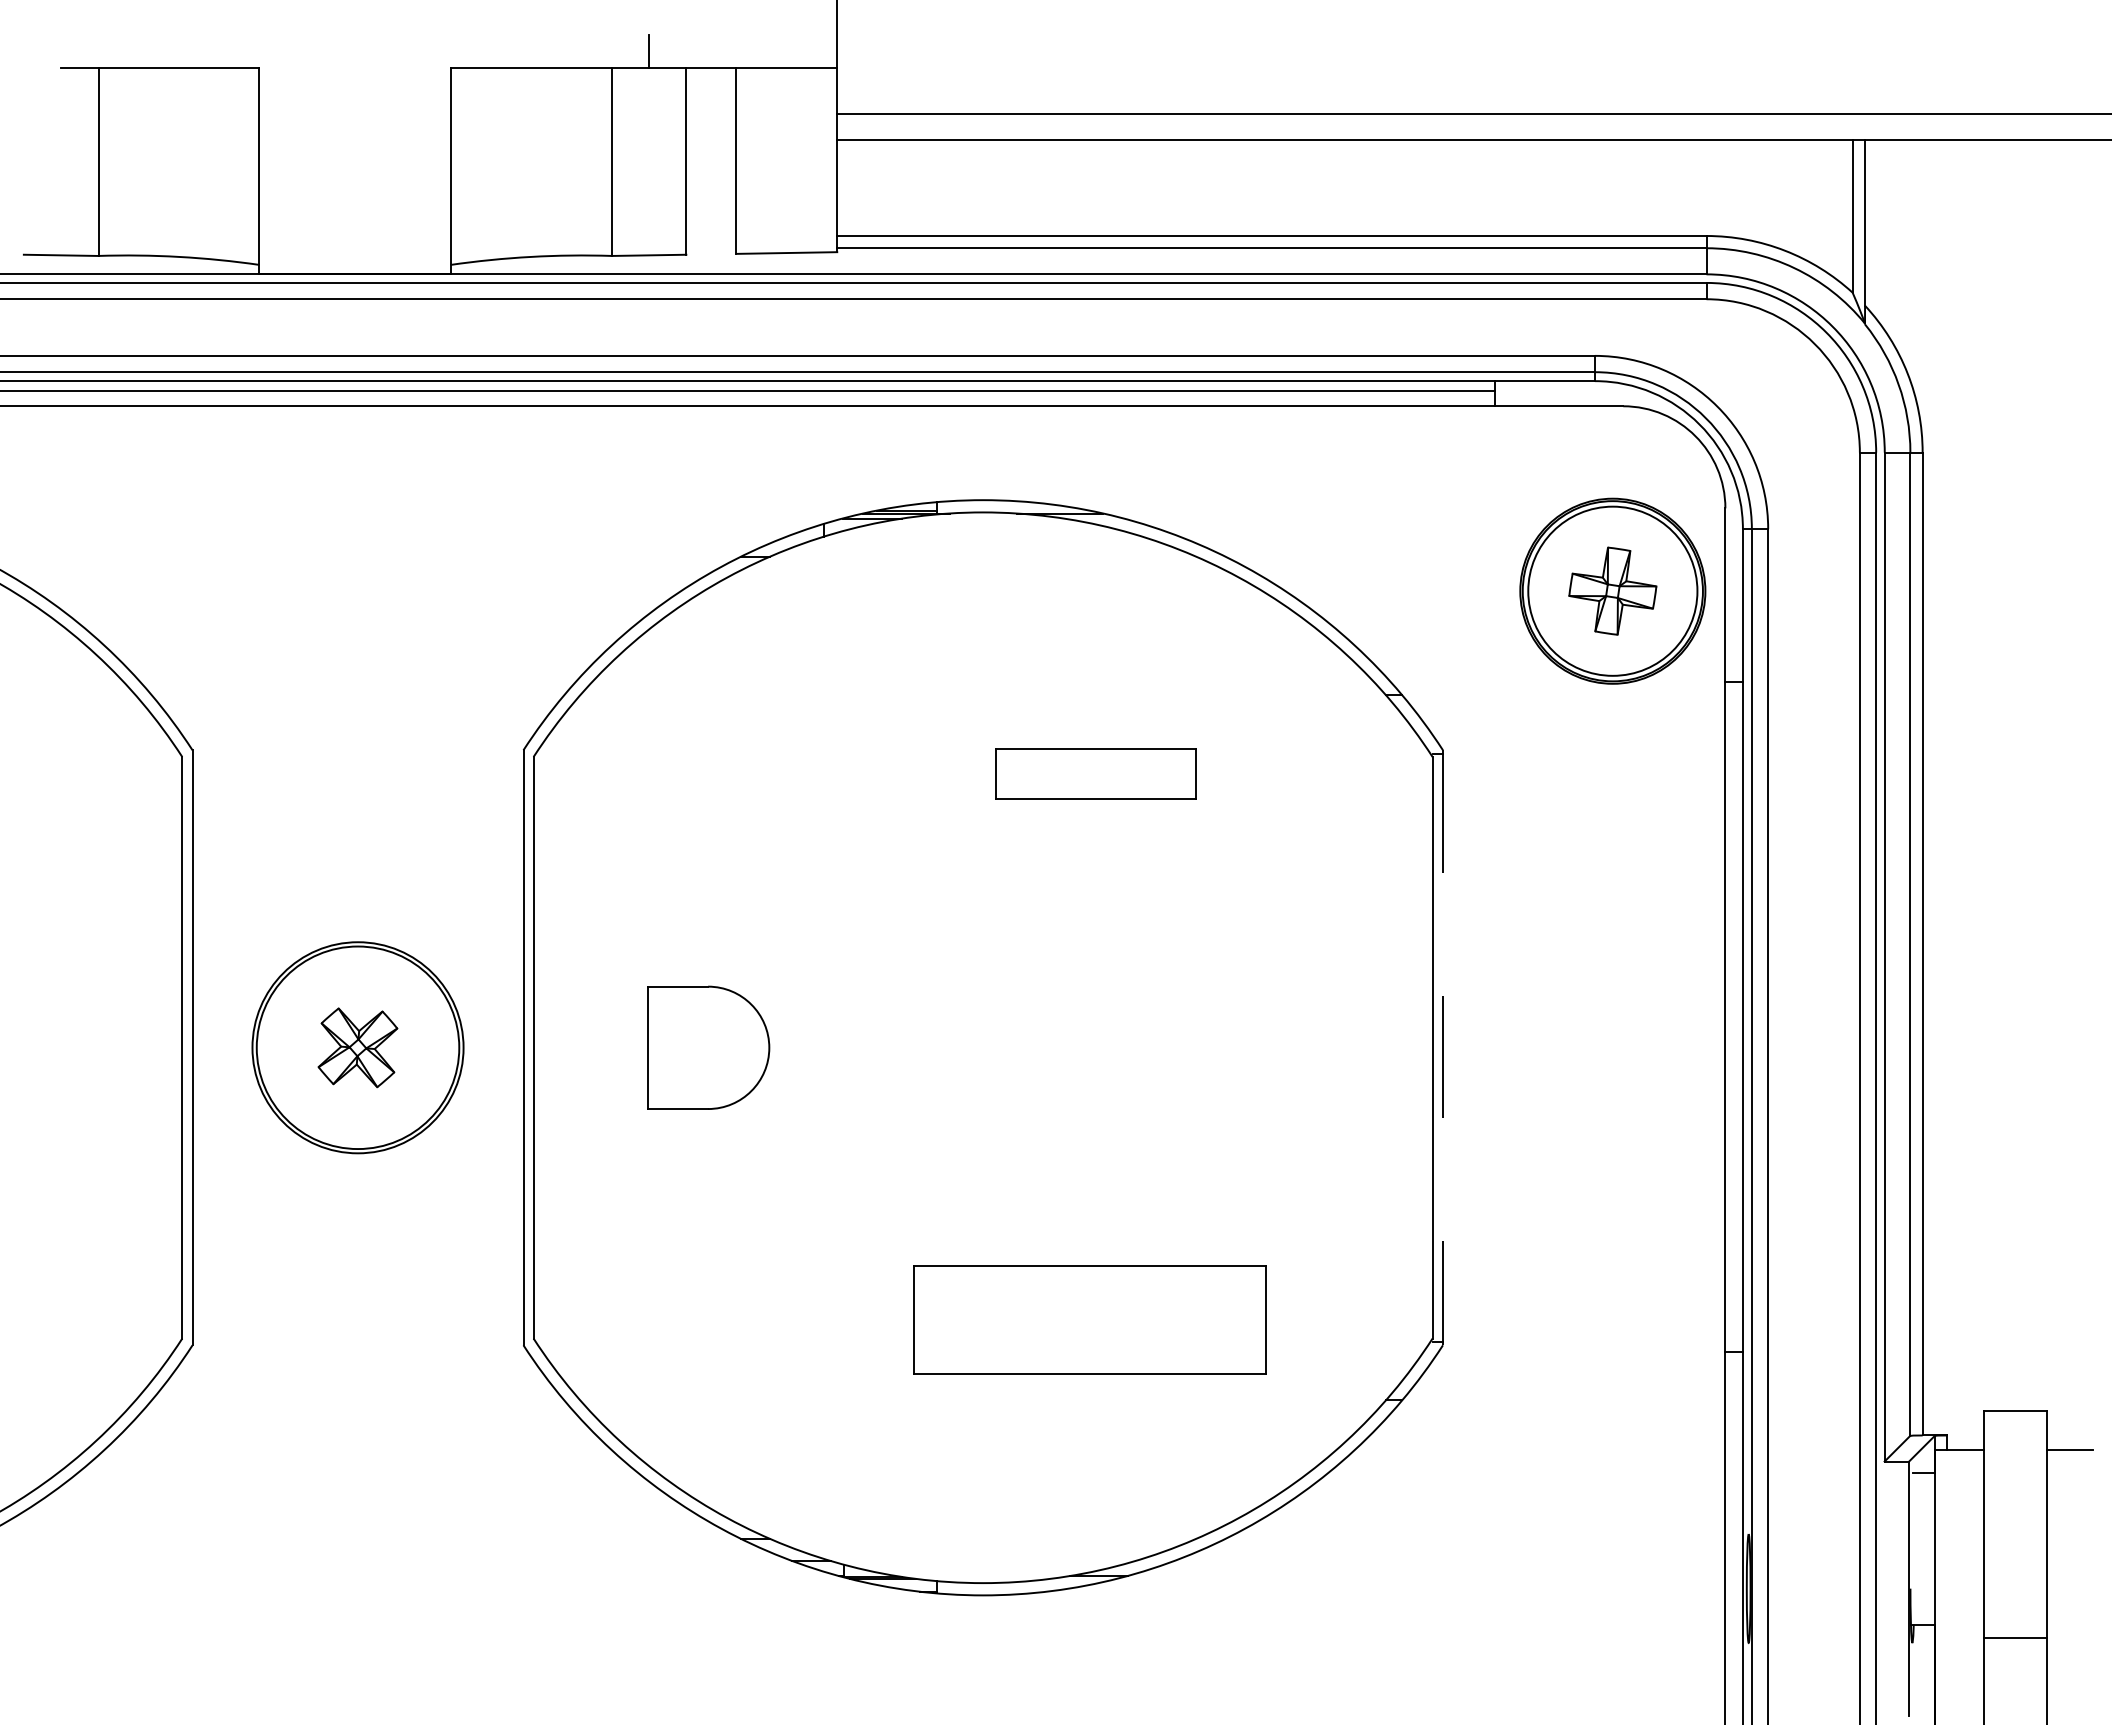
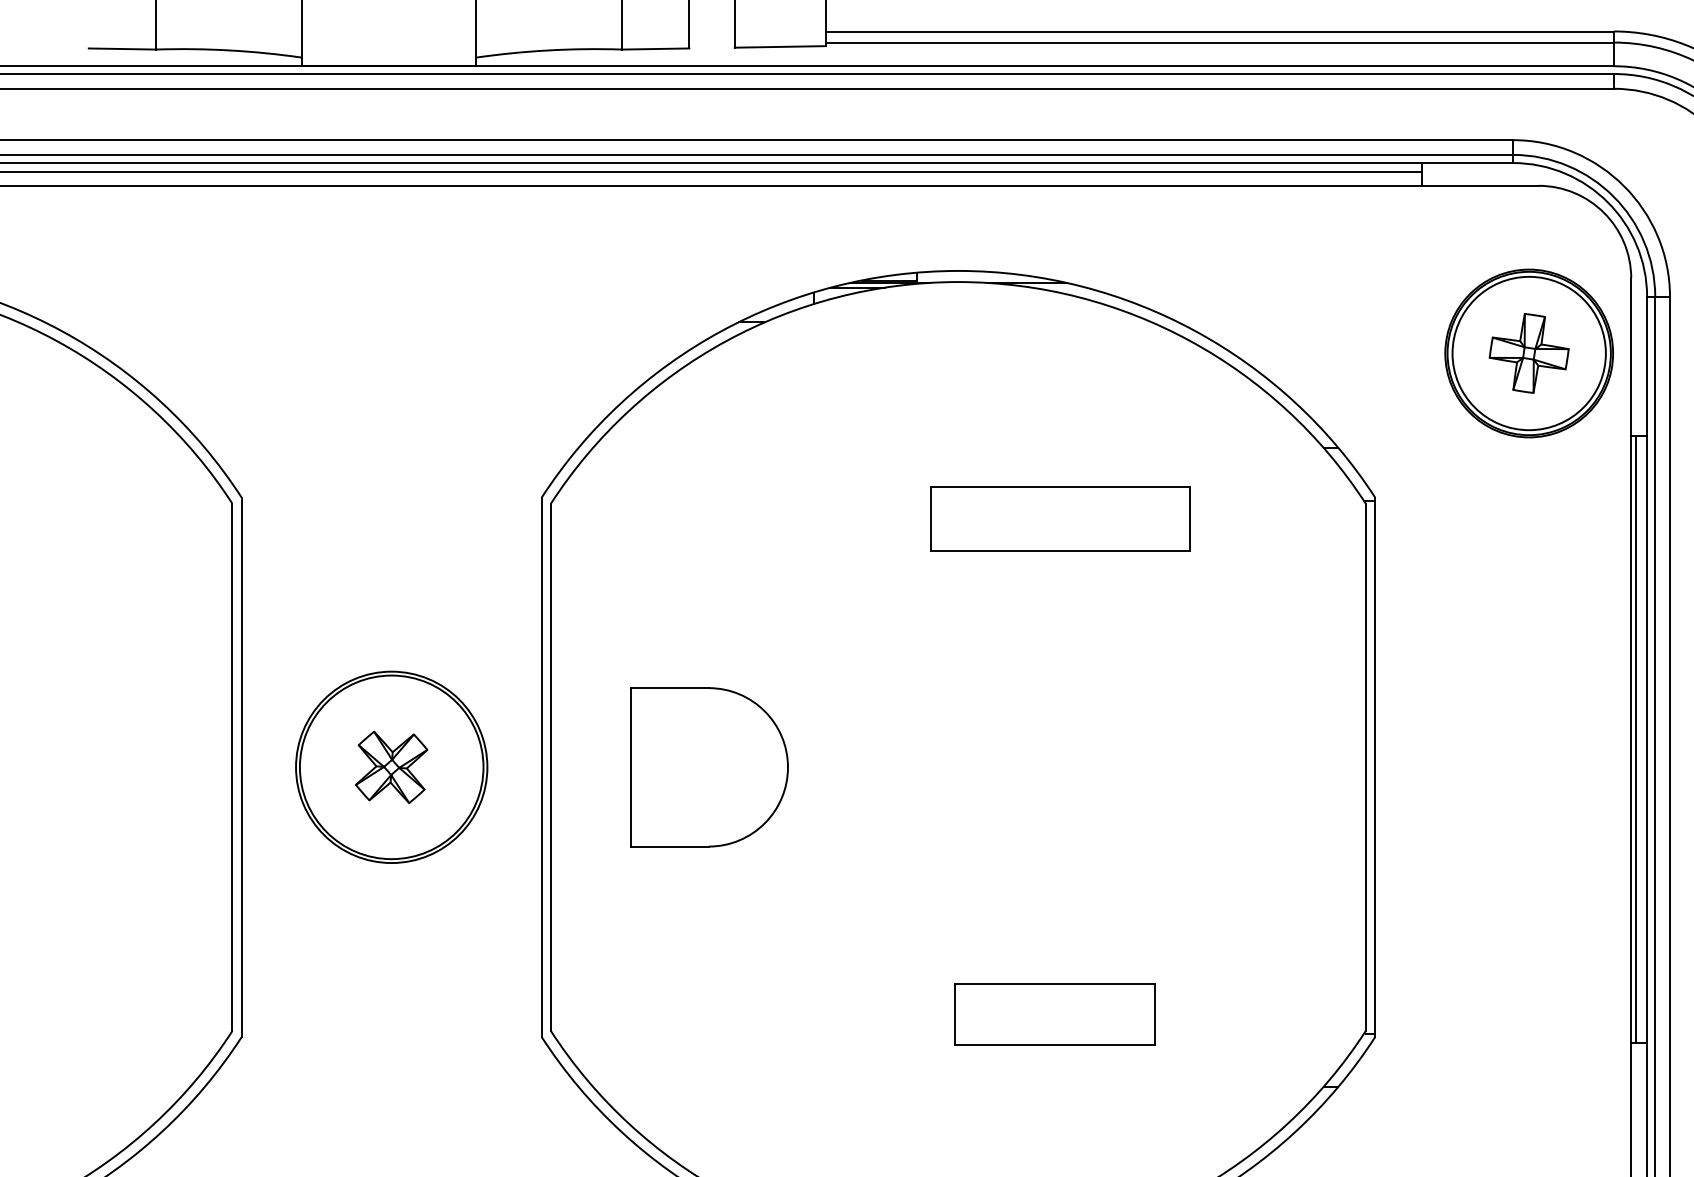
part: (1095, 773) -> (1060, 518), size x1.43
line: (1731, 1016) -> (1636, 738), added
part: (708, 1047) -> (709, 767), size x1.43
line: (1442, 1048) -> (1374, 768), dashed -> solid
part: (1089, 1319) -> (1054, 1013), size x0.62

